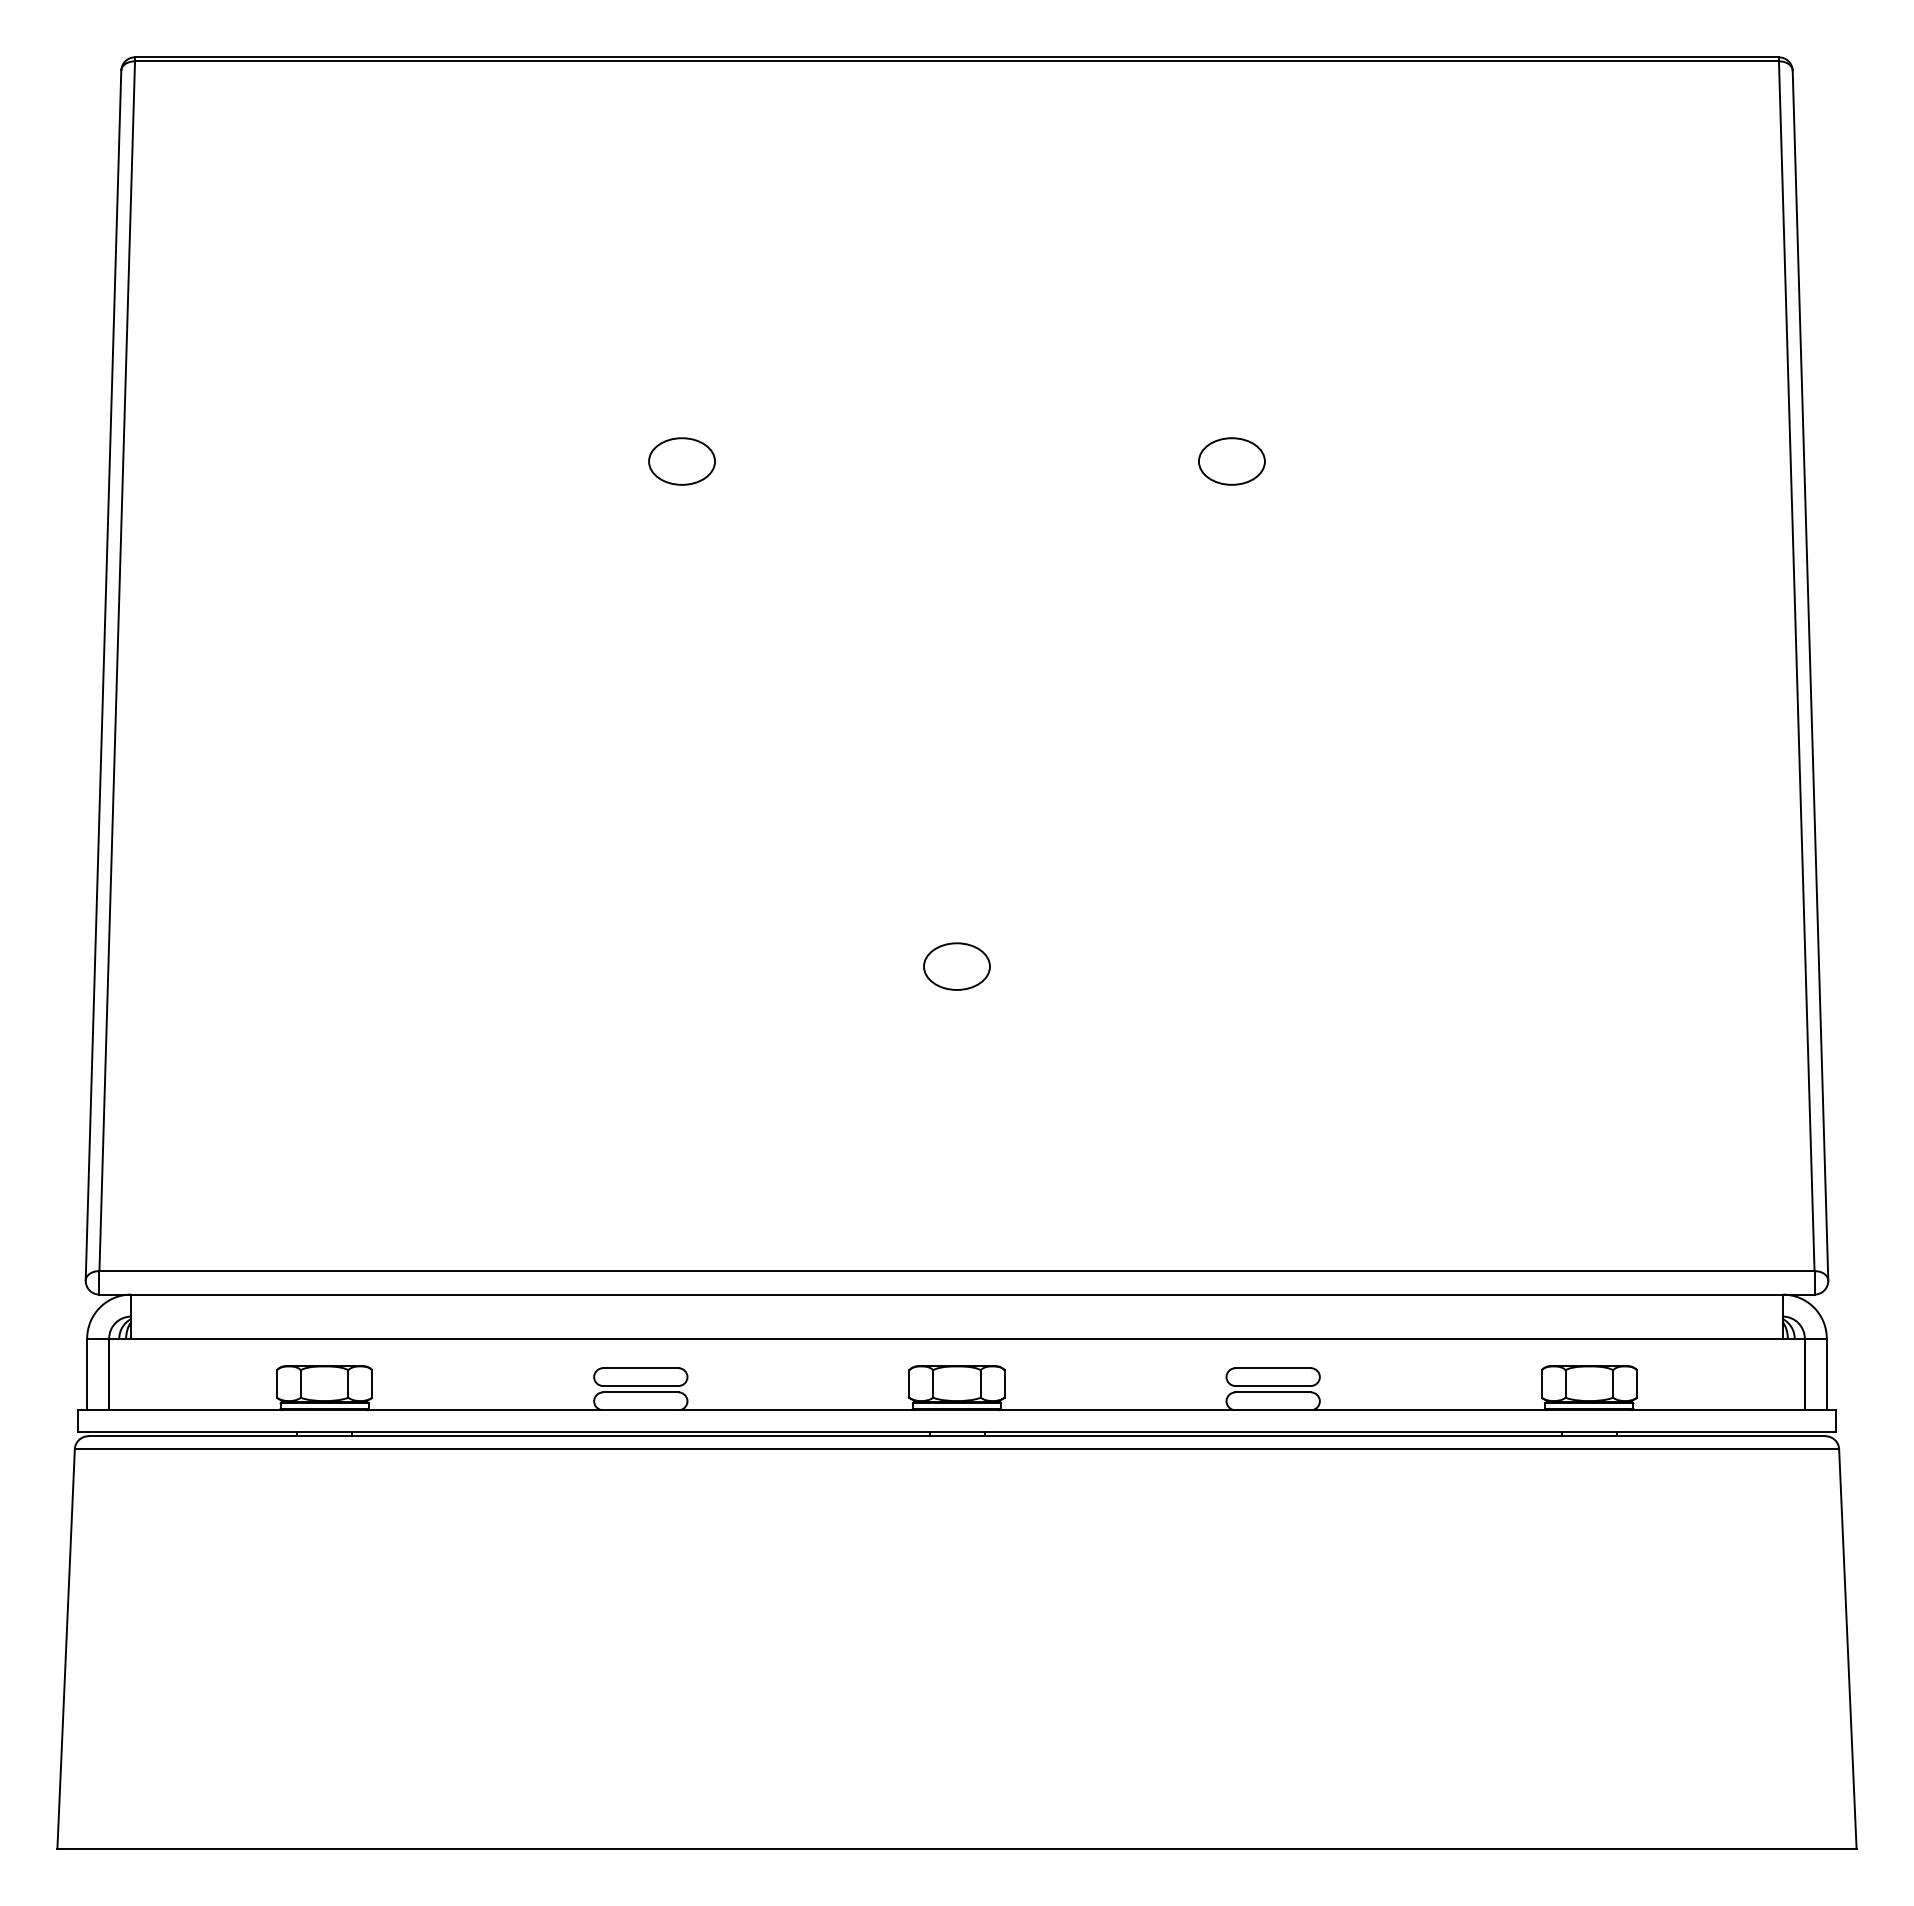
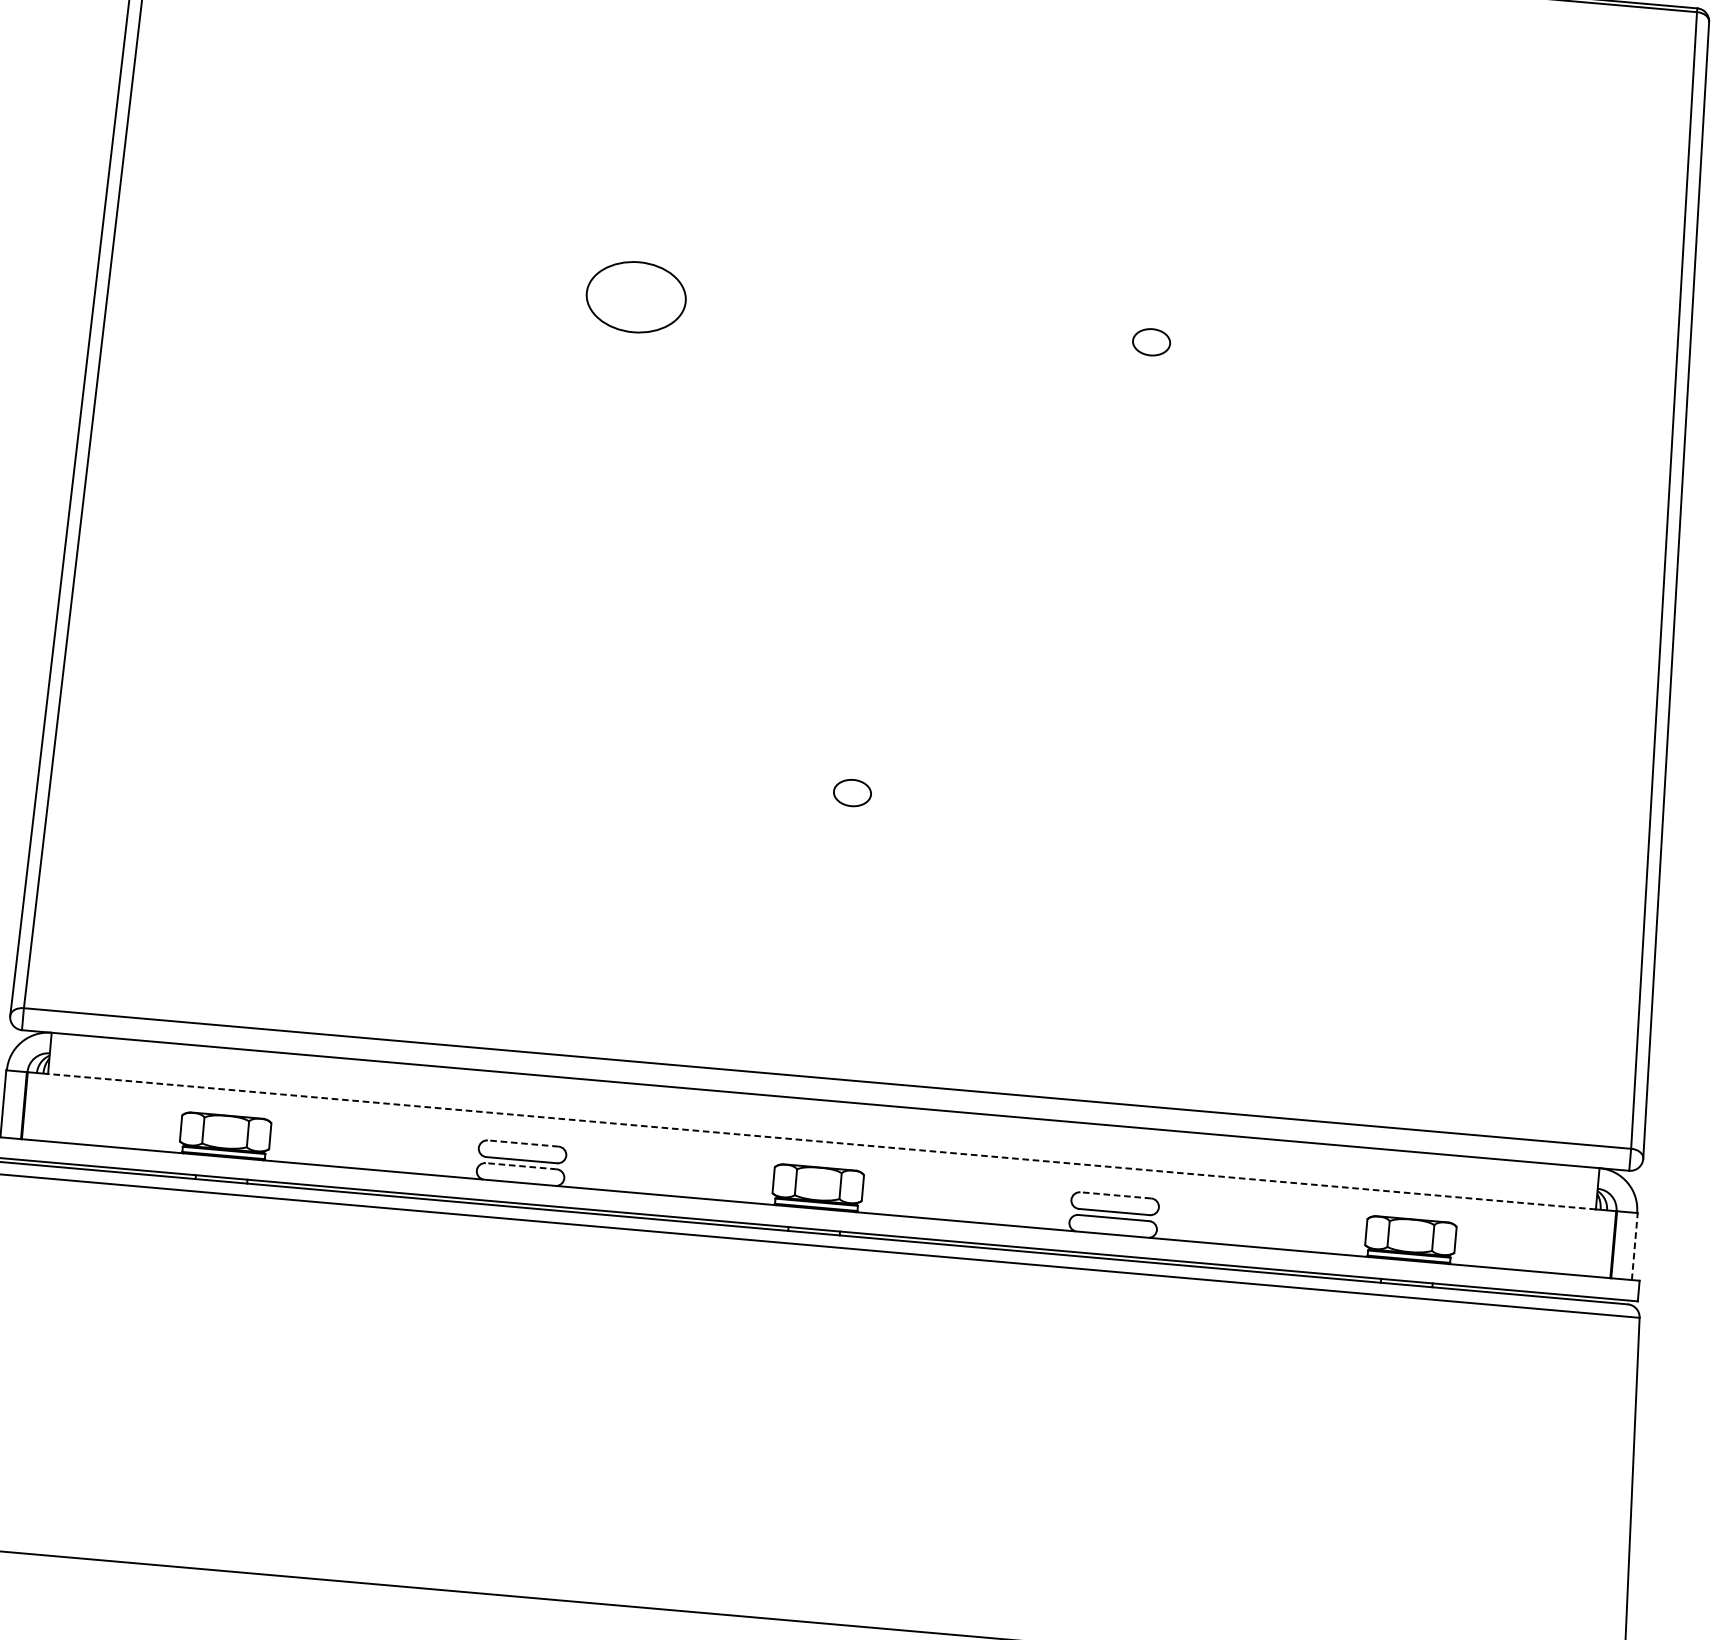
part: (681, 461) -> (635, 297), size x1.6
part: (1231, 461) -> (1151, 342), size x0.6
part: (956, 966) -> (852, 792), size x0.6
line: (956, 1338) -> (821, 1141), solid -> dashed
line: (640, 1368) -> (522, 1143), solid -> dashed
line: (1273, 1368) -> (1116, 1195), solid -> dashed
line: (1827, 1374) -> (1634, 1246), solid -> dashed
line: (640, 1392) -> (520, 1166), solid -> dashed

